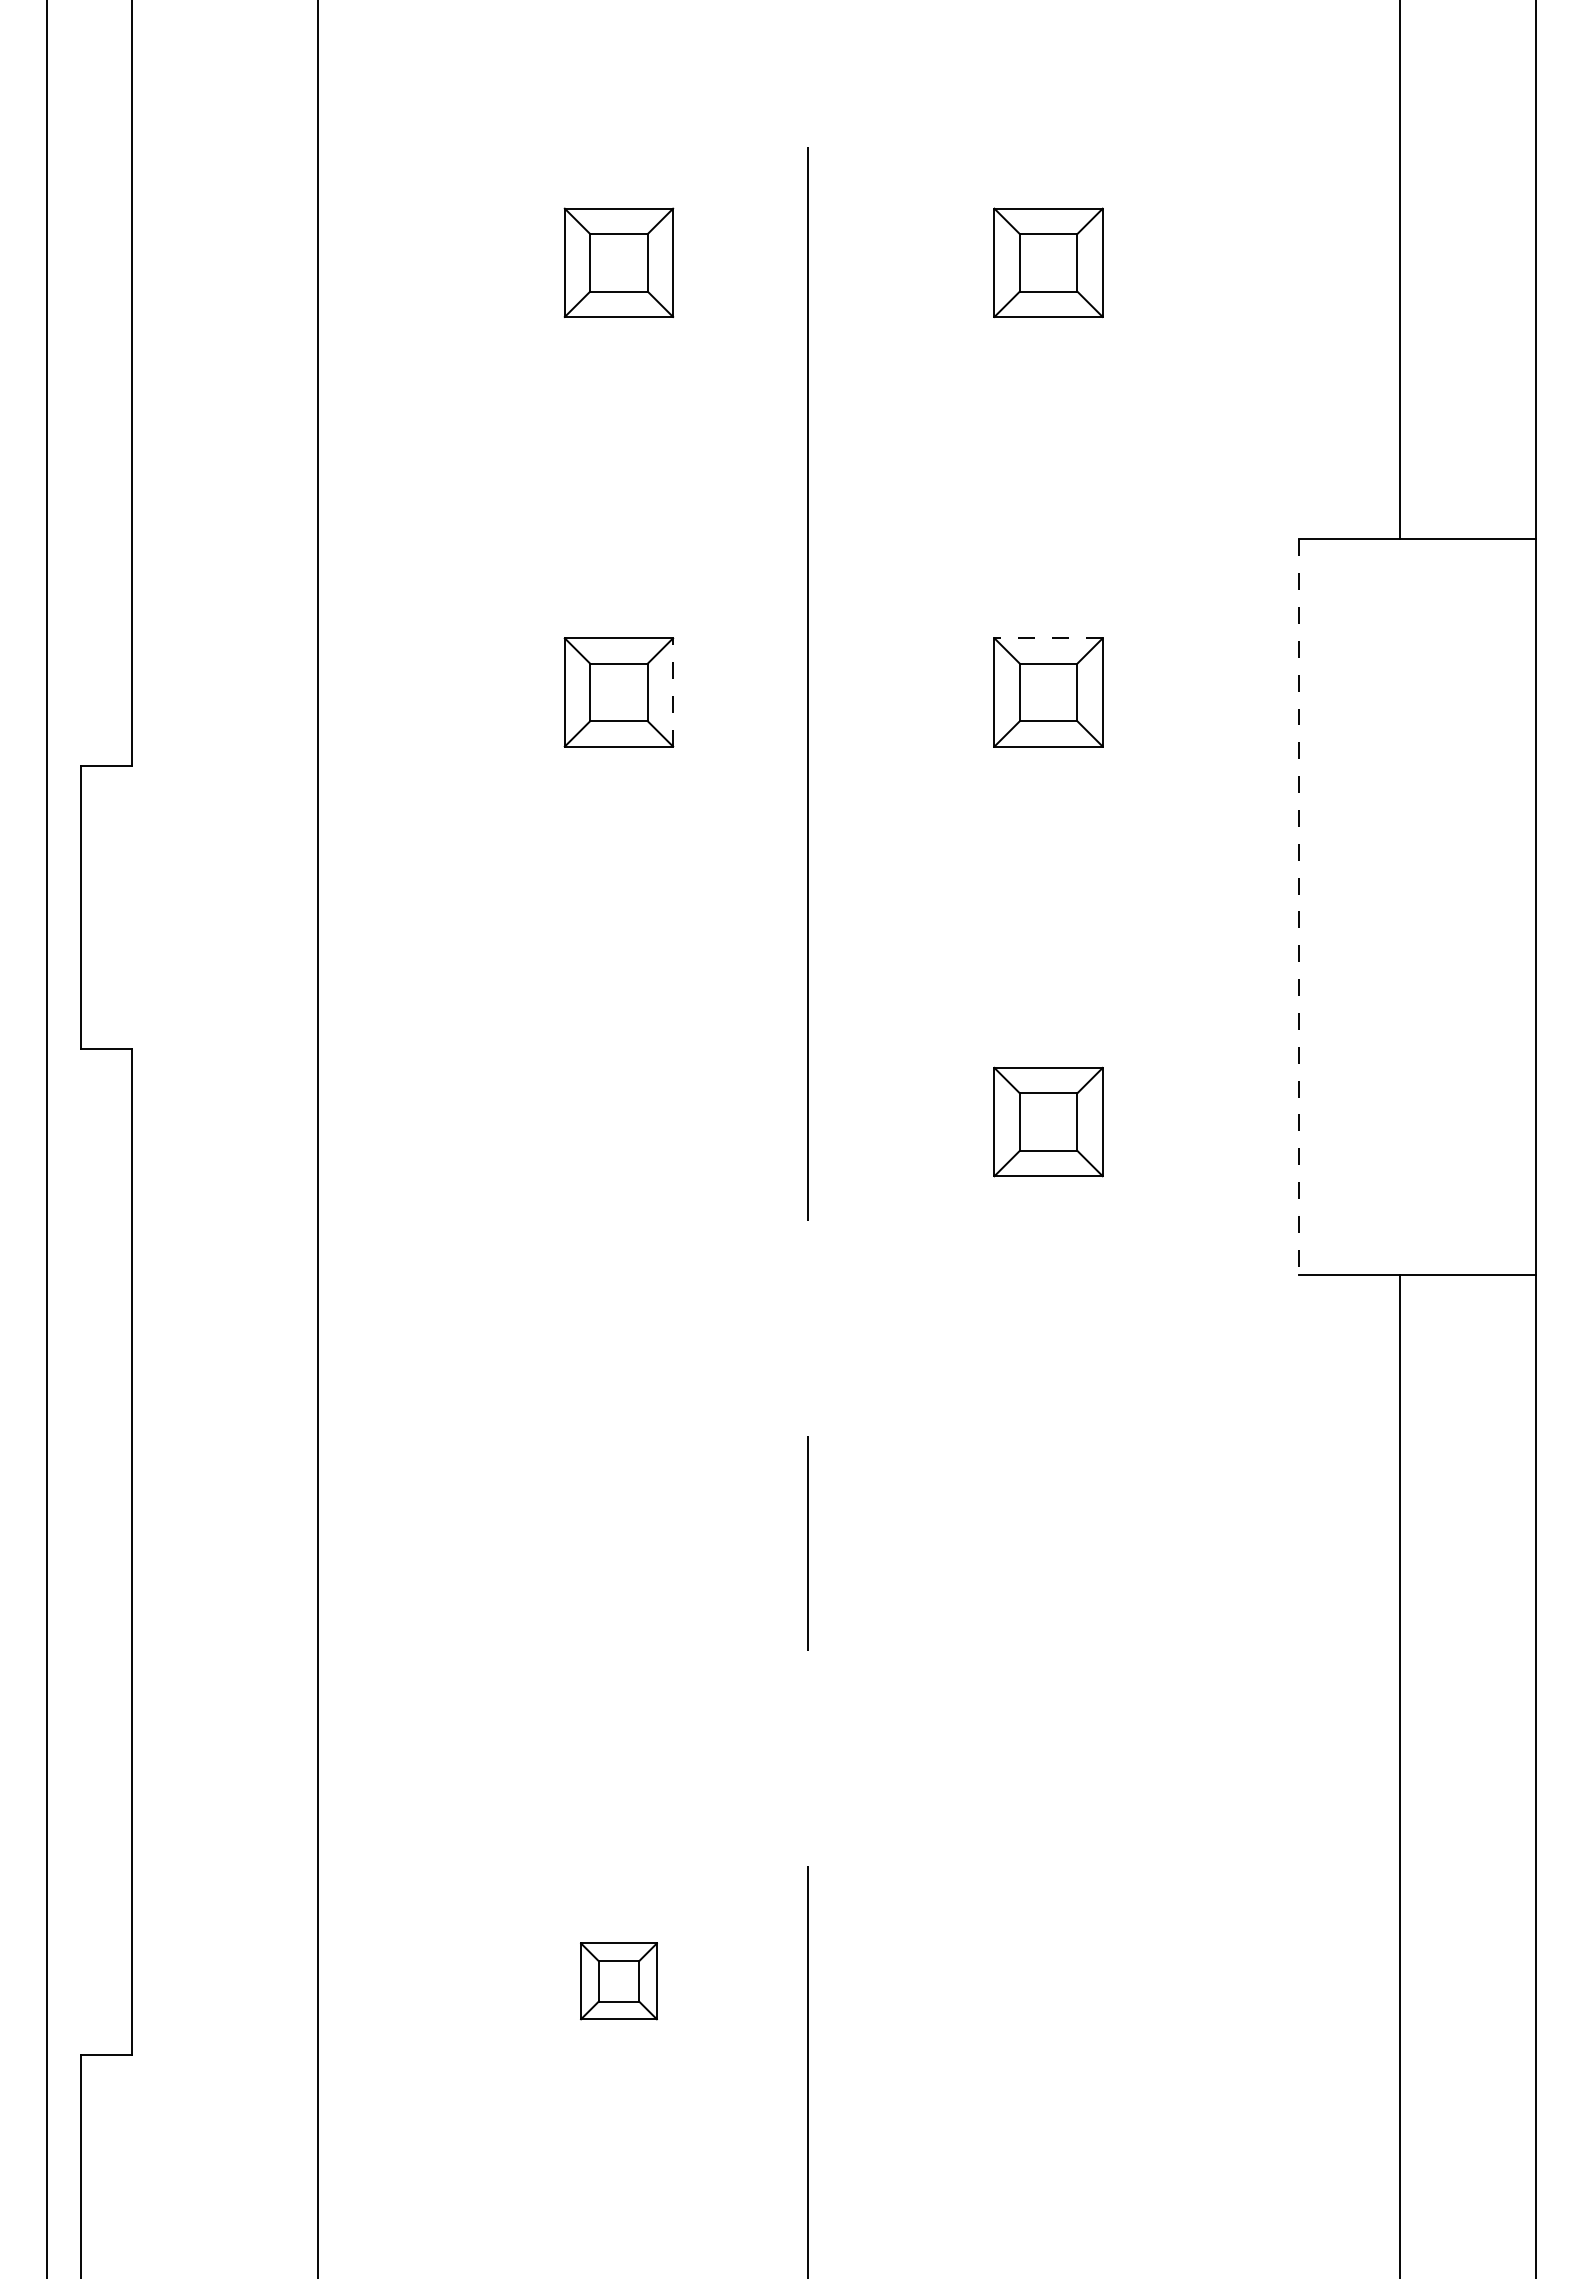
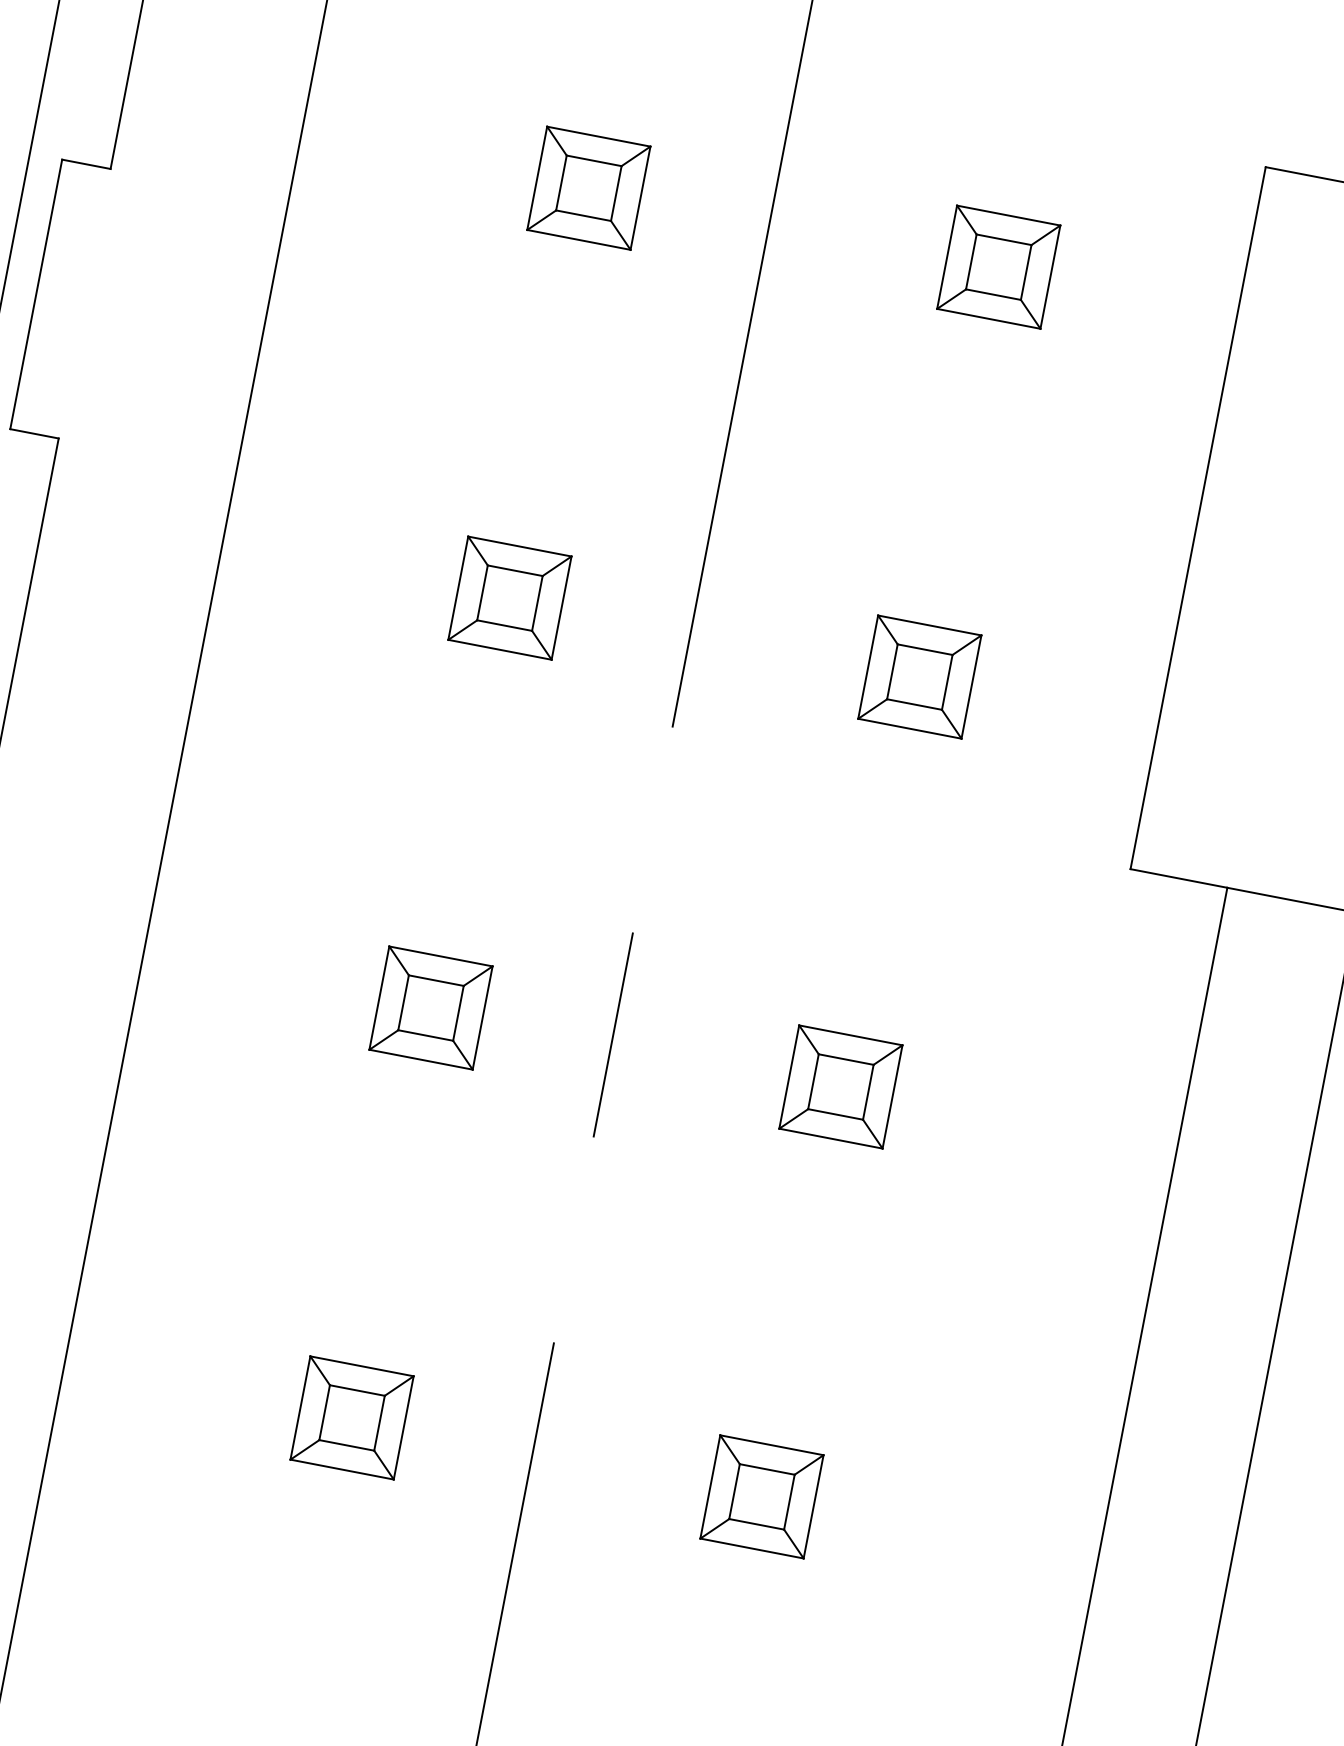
line: (1048, 638) -> (1008, 215), dashed -> solid
line: (673, 691) -> (641, 197), dashed -> solid
line: (1298, 907) -> (1197, 518), dashed -> solid
part: (618, 1121) -> (509, 597), added
part: (618, 1551) -> (430, 1007), added
part: (1048, 1551) -> (840, 1086), added
part: (618, 1981) -> (351, 1418), size x1.43
part: (1048, 1981) -> (761, 1497), added

